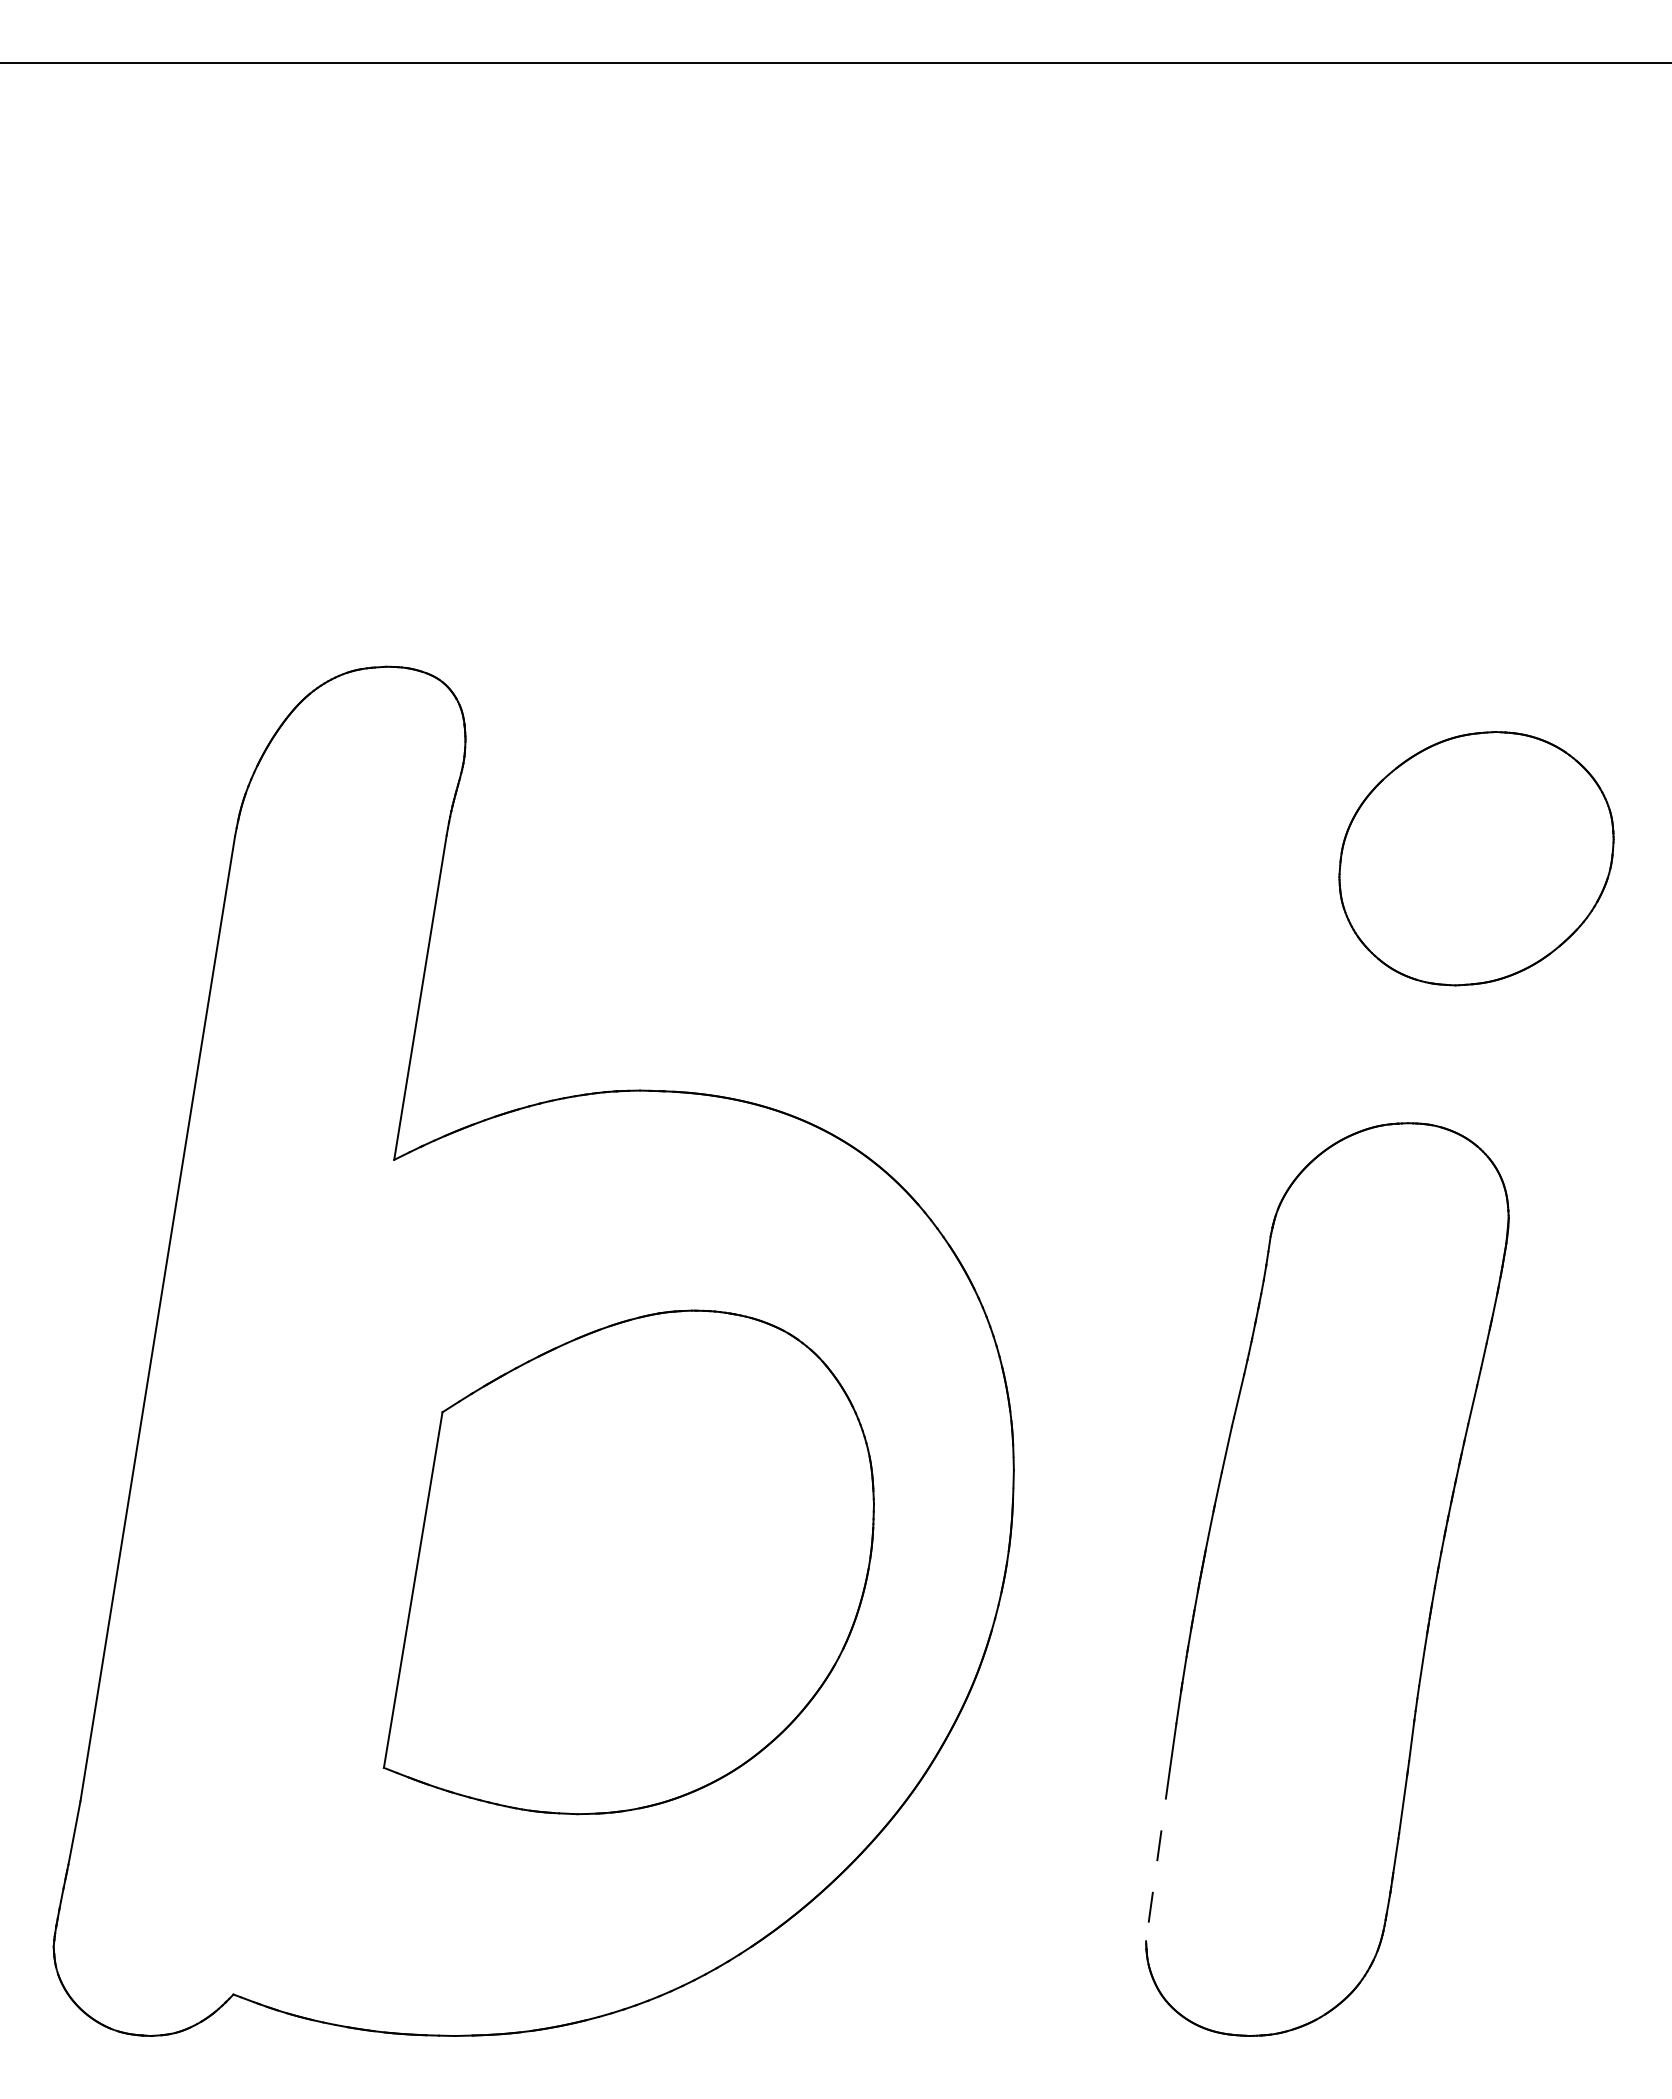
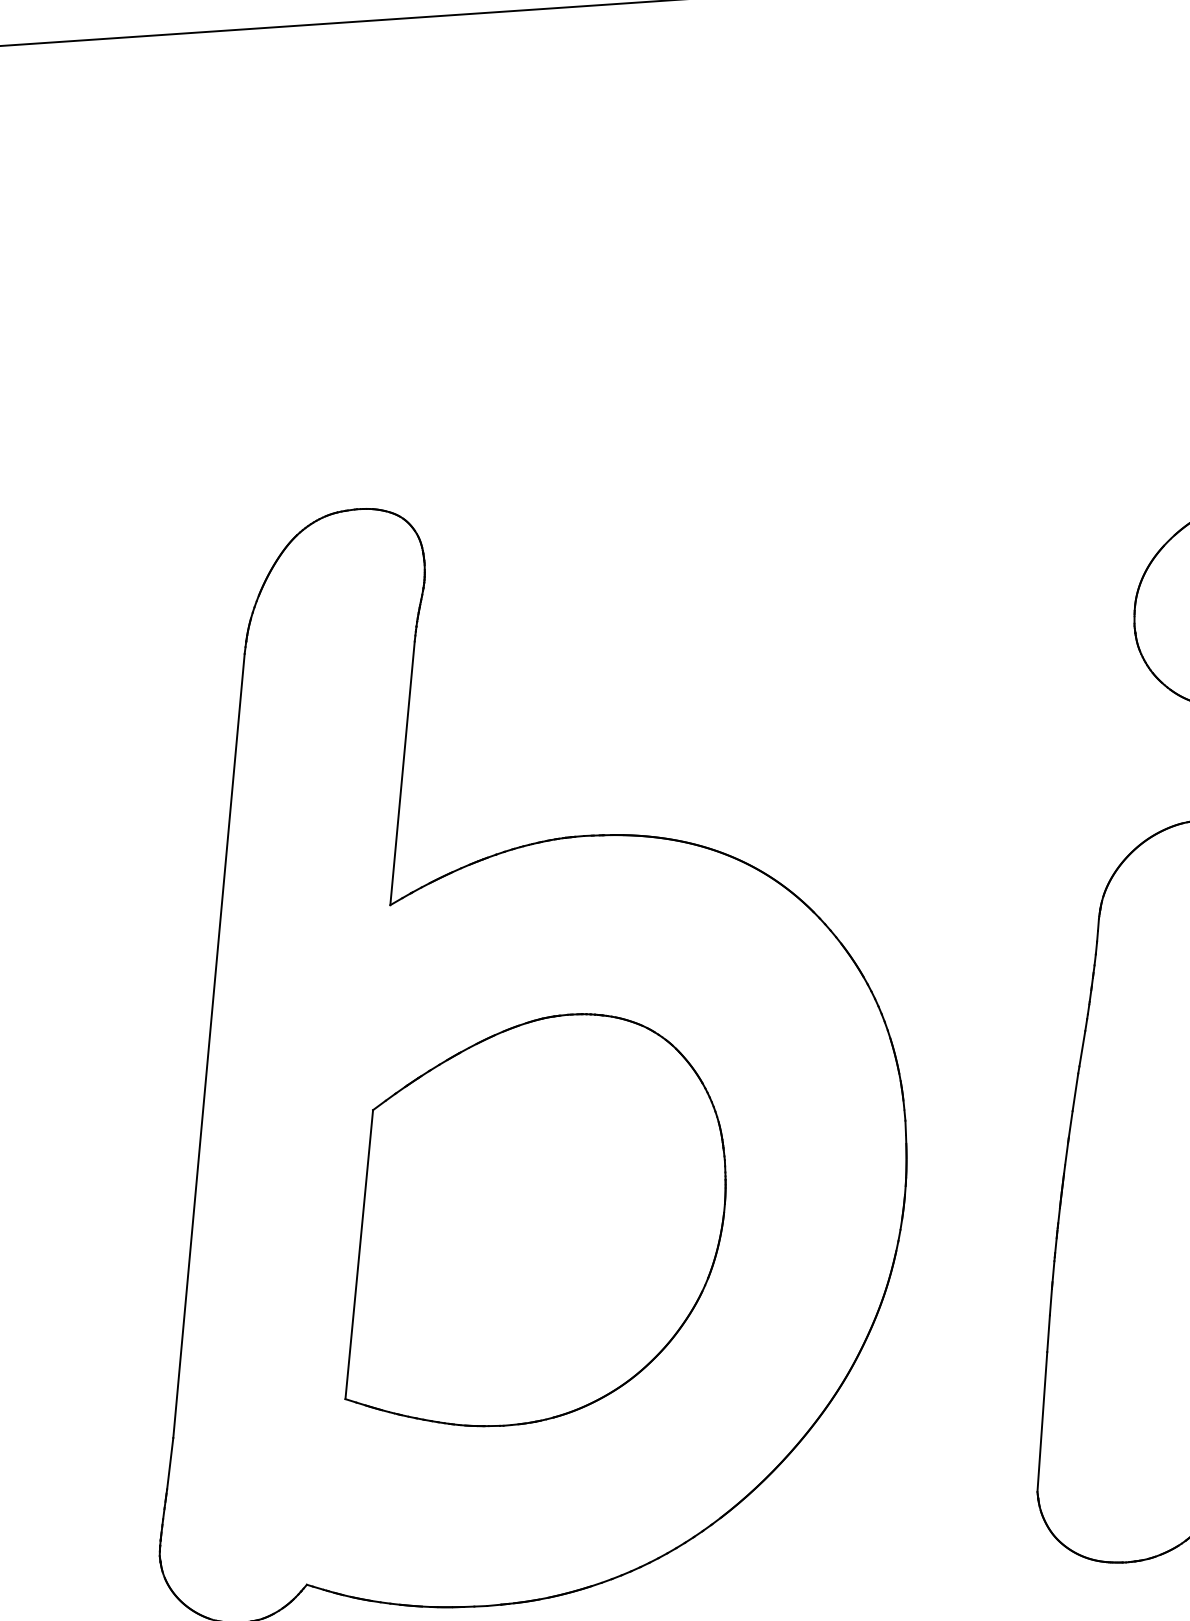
part: (628, 1562) -> (530, 1220), moved
line: (1157, 1855) -> (1041, 1422), dashed -> solid

